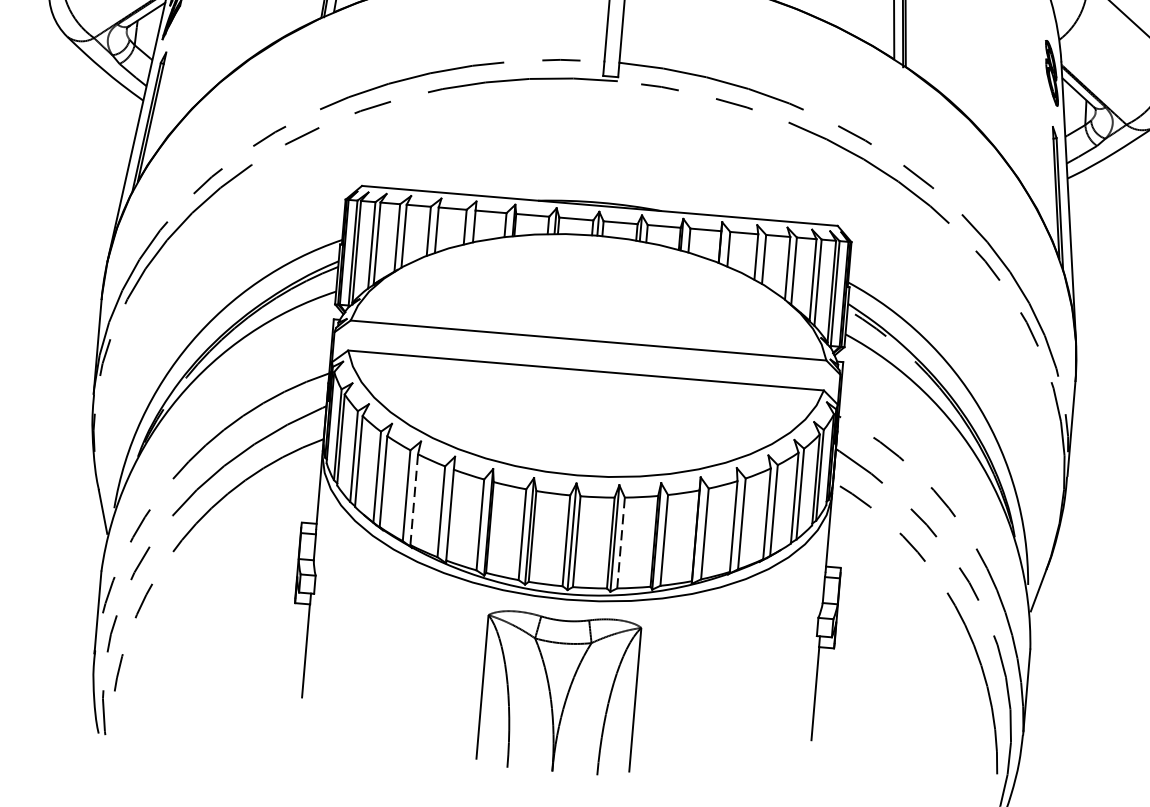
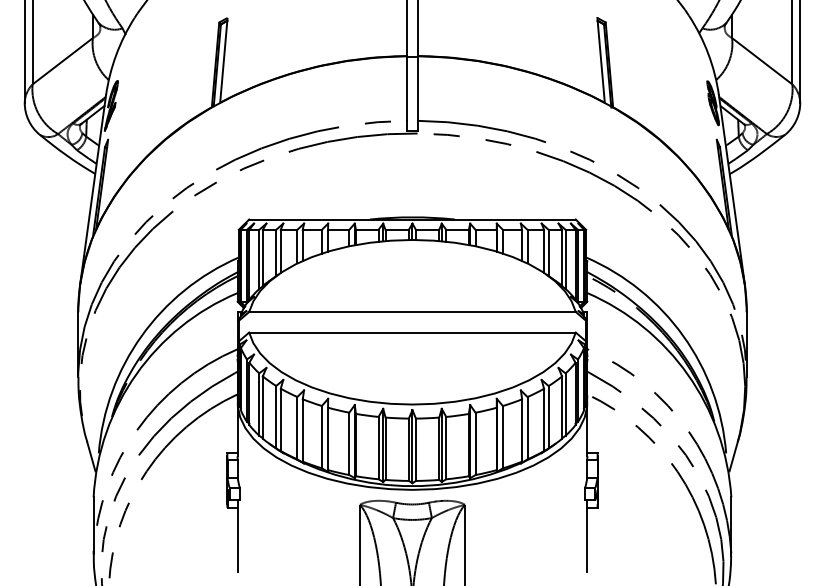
line: (413, 498) -> (302, 429), dashed -> solid
line: (621, 542) -> (446, 447), dashed -> solid

